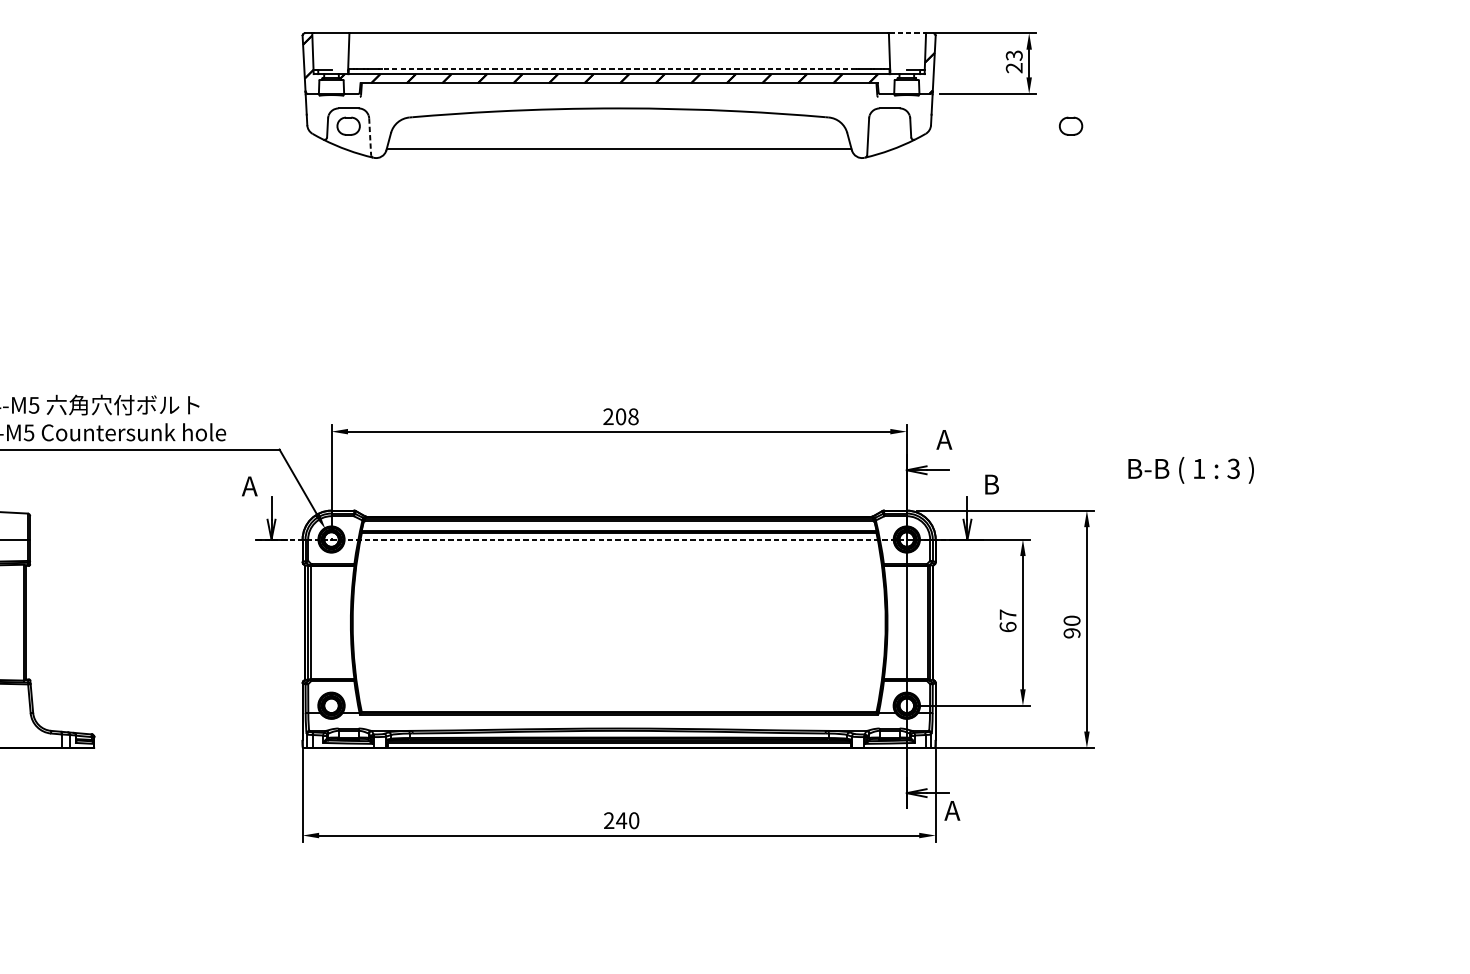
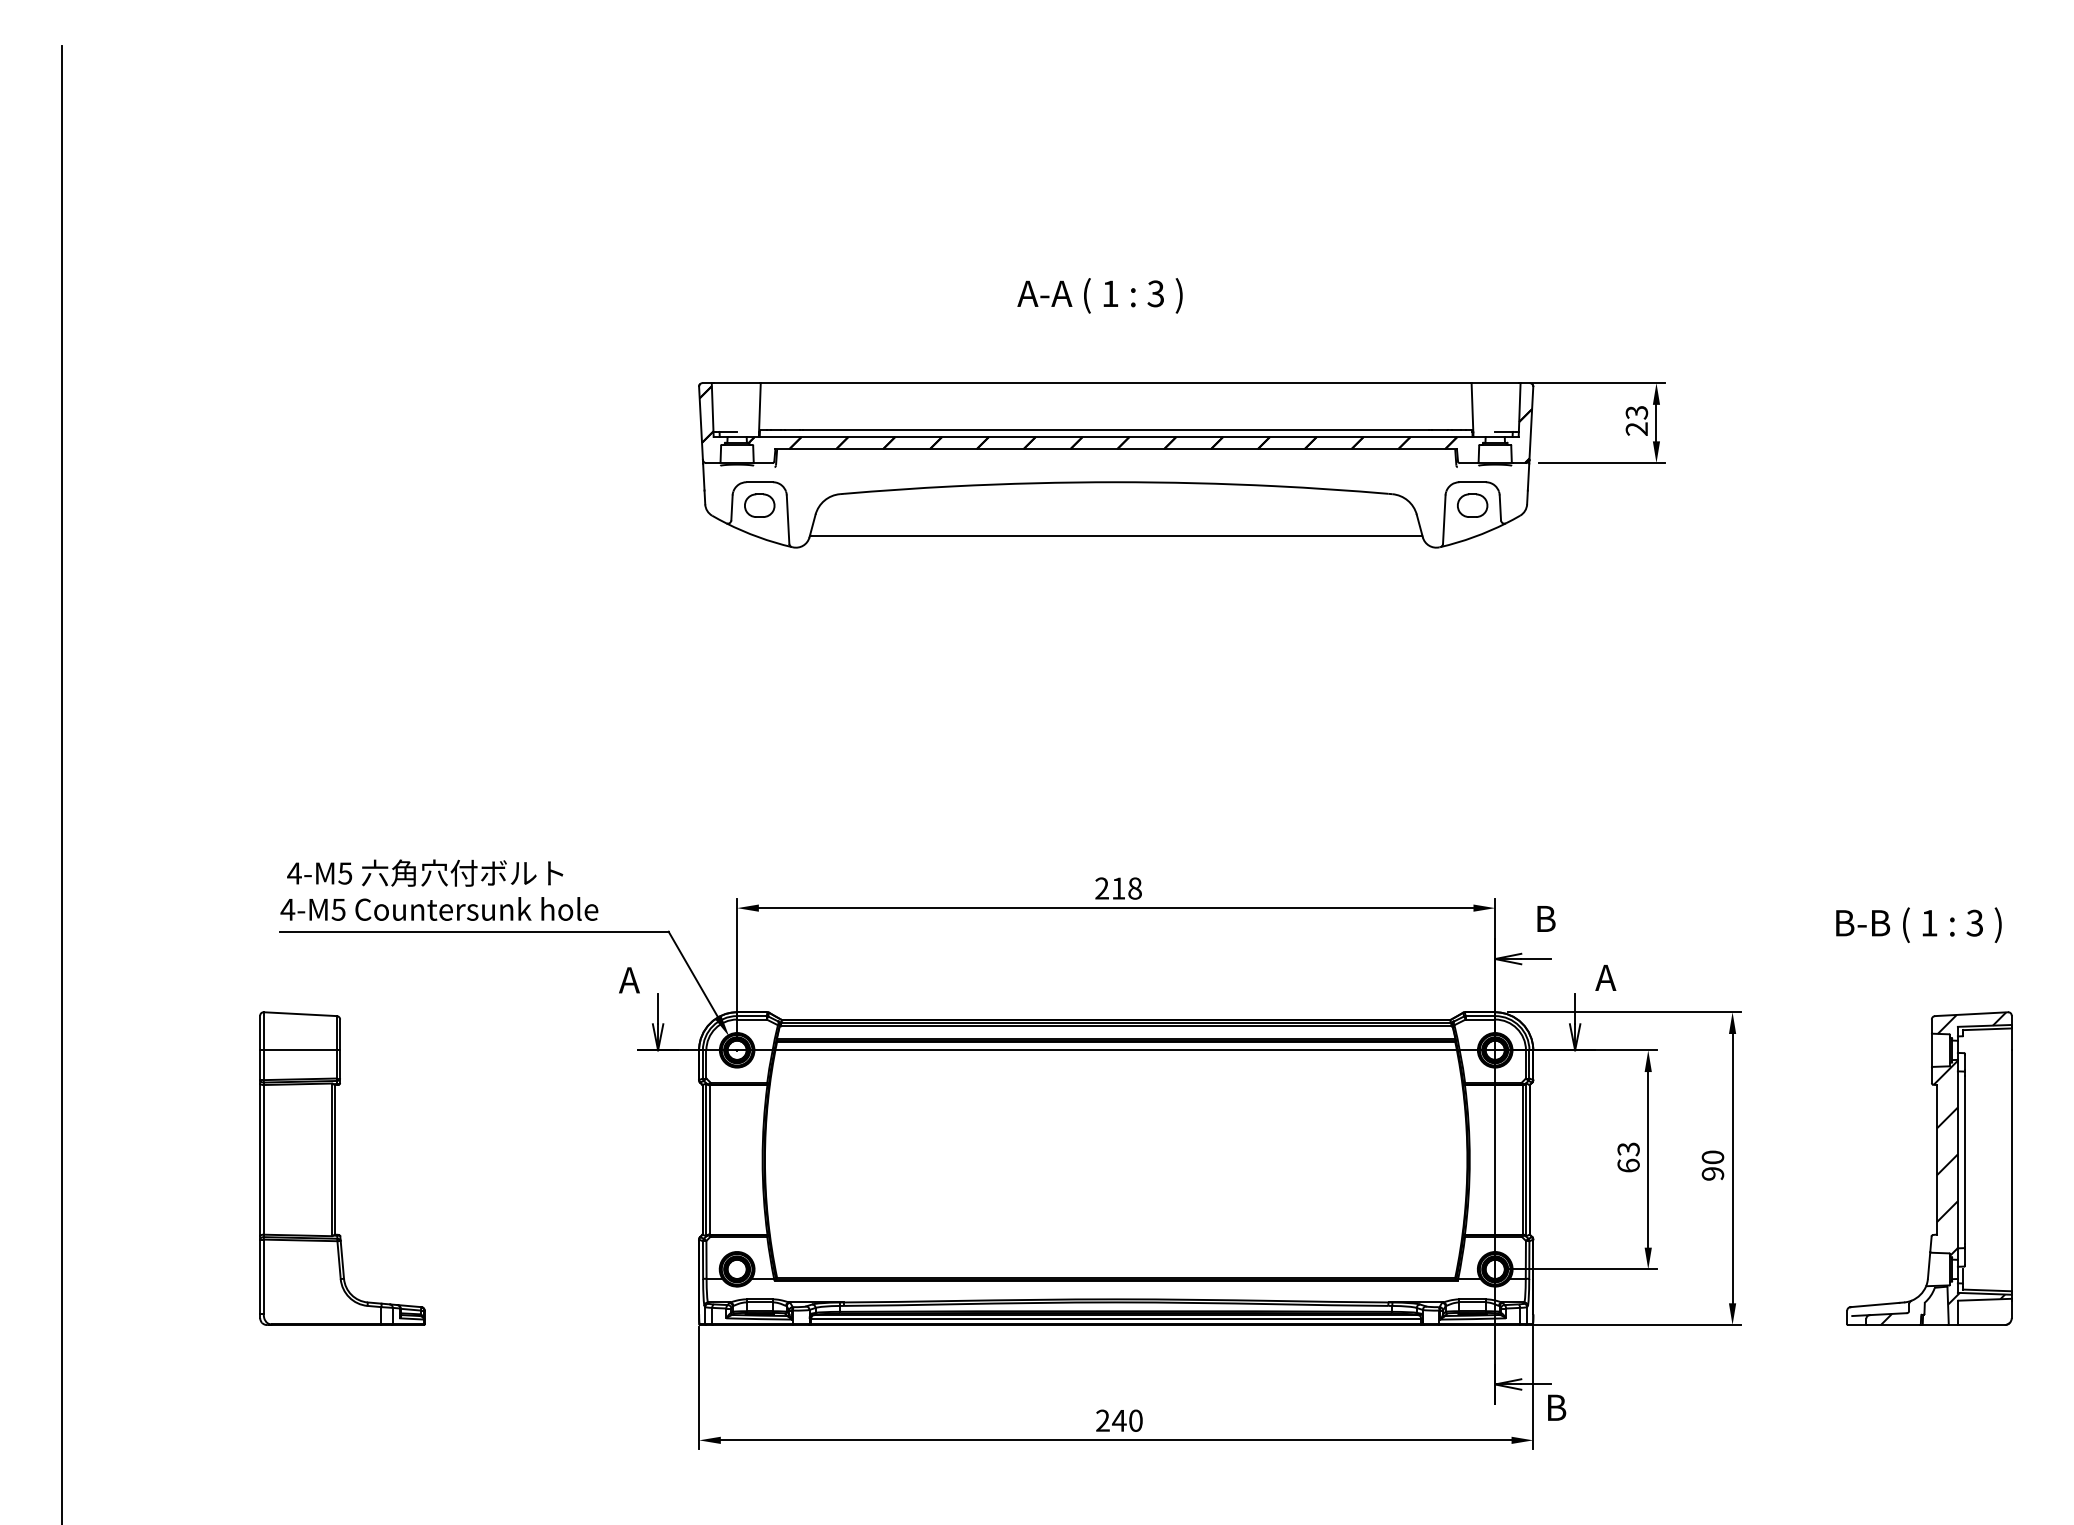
line: (907, 33) -> (1496, 383), dashed -> solid
line: (619, 69) -> (1116, 430), dashed -> solid
part: (1070, 126) -> (1472, 505), moved
line: (370, 137) -> (788, 520), dashed -> solid
text: (620, 416) -> (1118, 888), 208 -> 218
text: (944, 439) -> (1544, 918), A -> B
text: (1190, 469) -> (1918, 924), moved
text: (990, 484) -> (1605, 977), B -> A
line: (619, 539) -> (1116, 1050), dashed -> solid
text: (1007, 614) -> (1628, 1149), 67 -> 63
part: (1241, 629) -> (1936, 1168), added
text: (952, 810) -> (1555, 1407), A -> B

